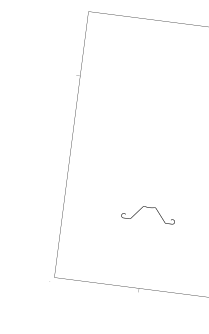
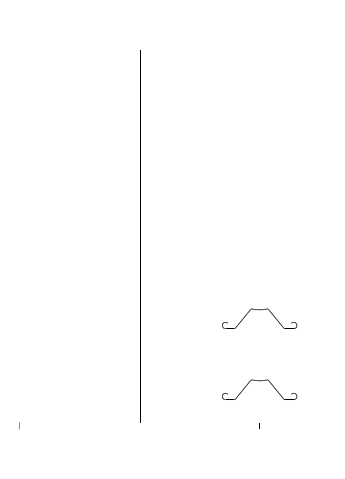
part: (142, 258) -> (259, 381), added

